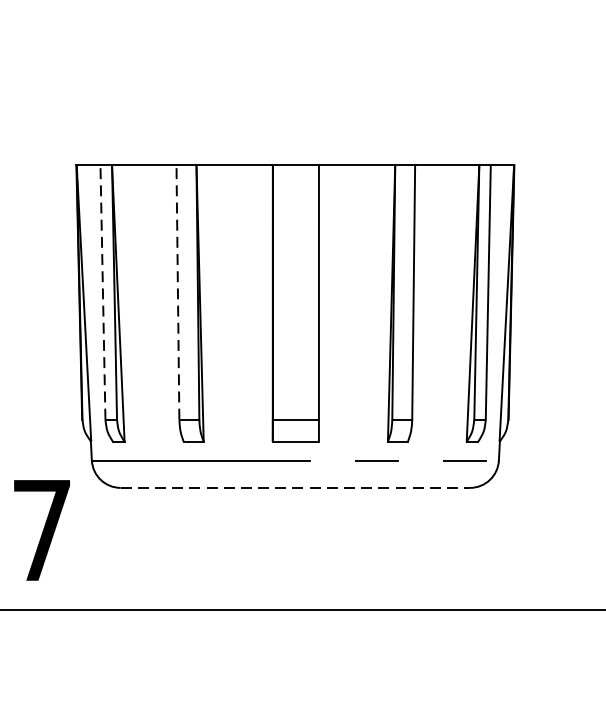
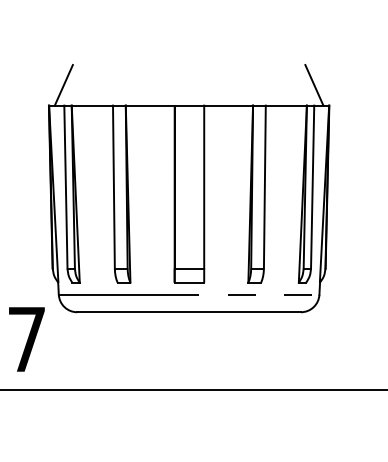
line: (99, 133) -> (63, 85), added
line: (491, 133) -> (314, 85), added
line: (102, 291) -> (65, 186), dashed -> solid
line: (177, 291) -> (113, 186), dashed -> solid
line: (295, 488) -> (189, 312), dashed -> solid

